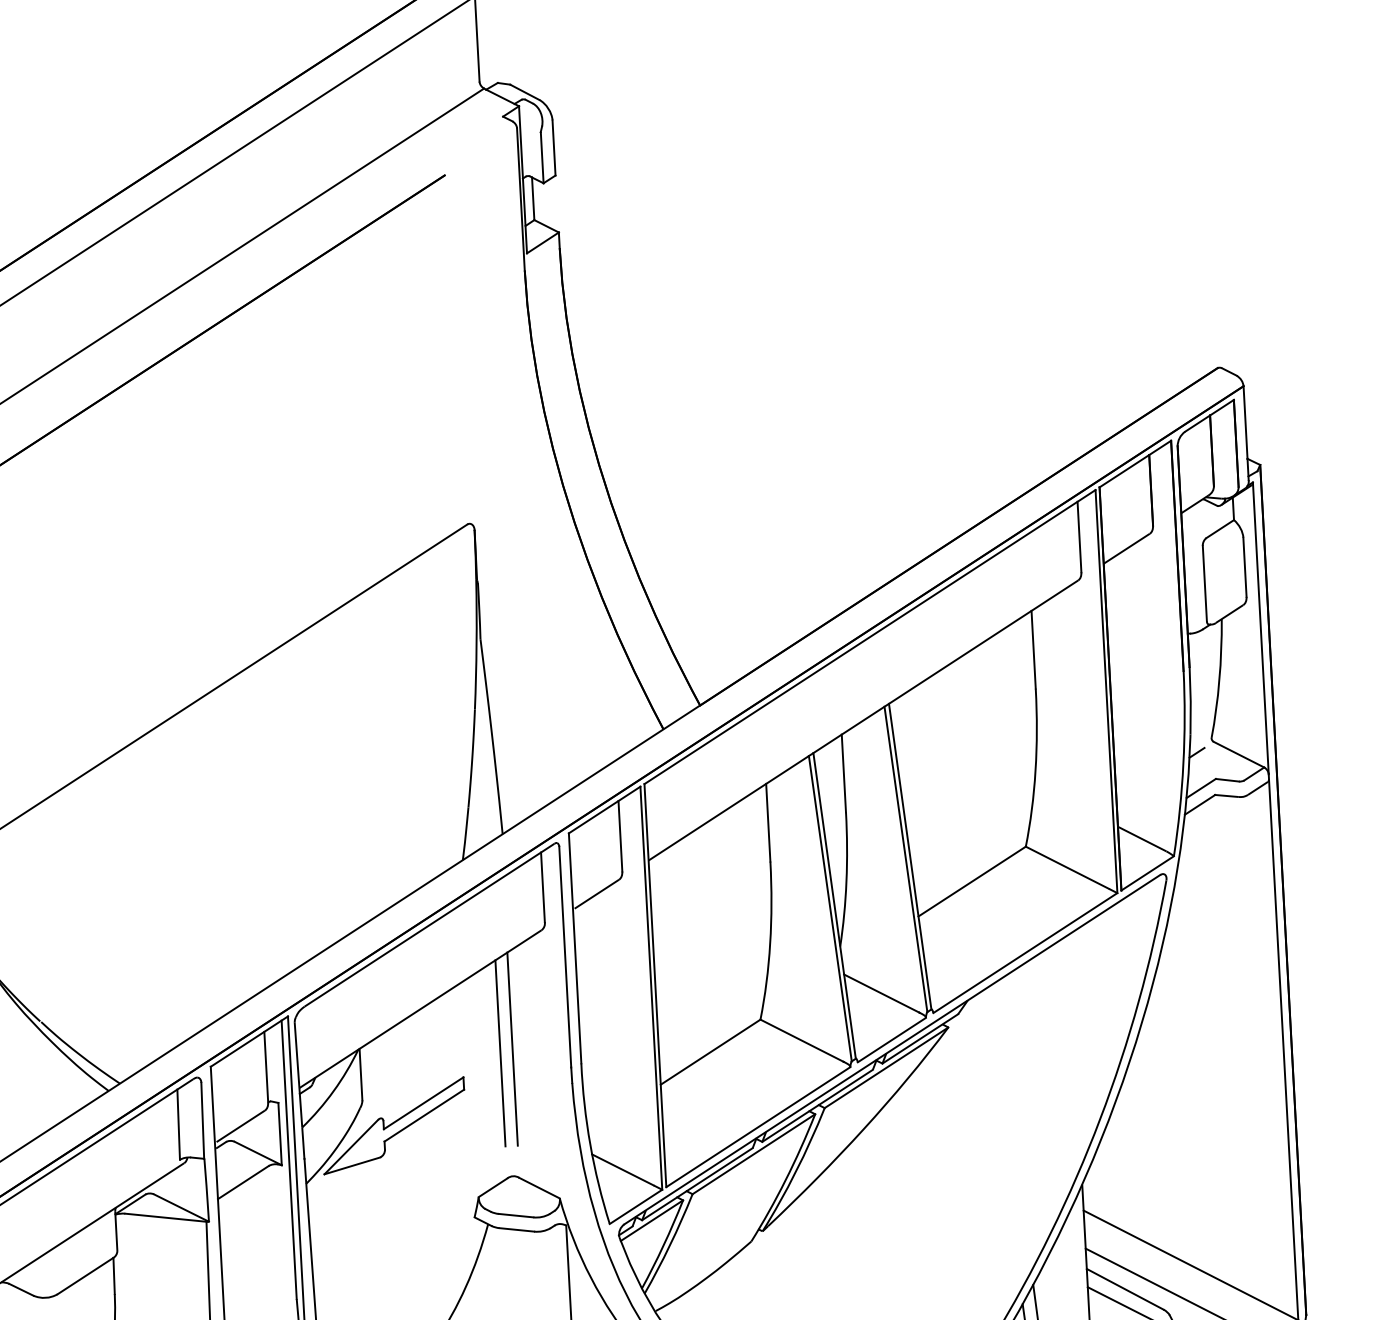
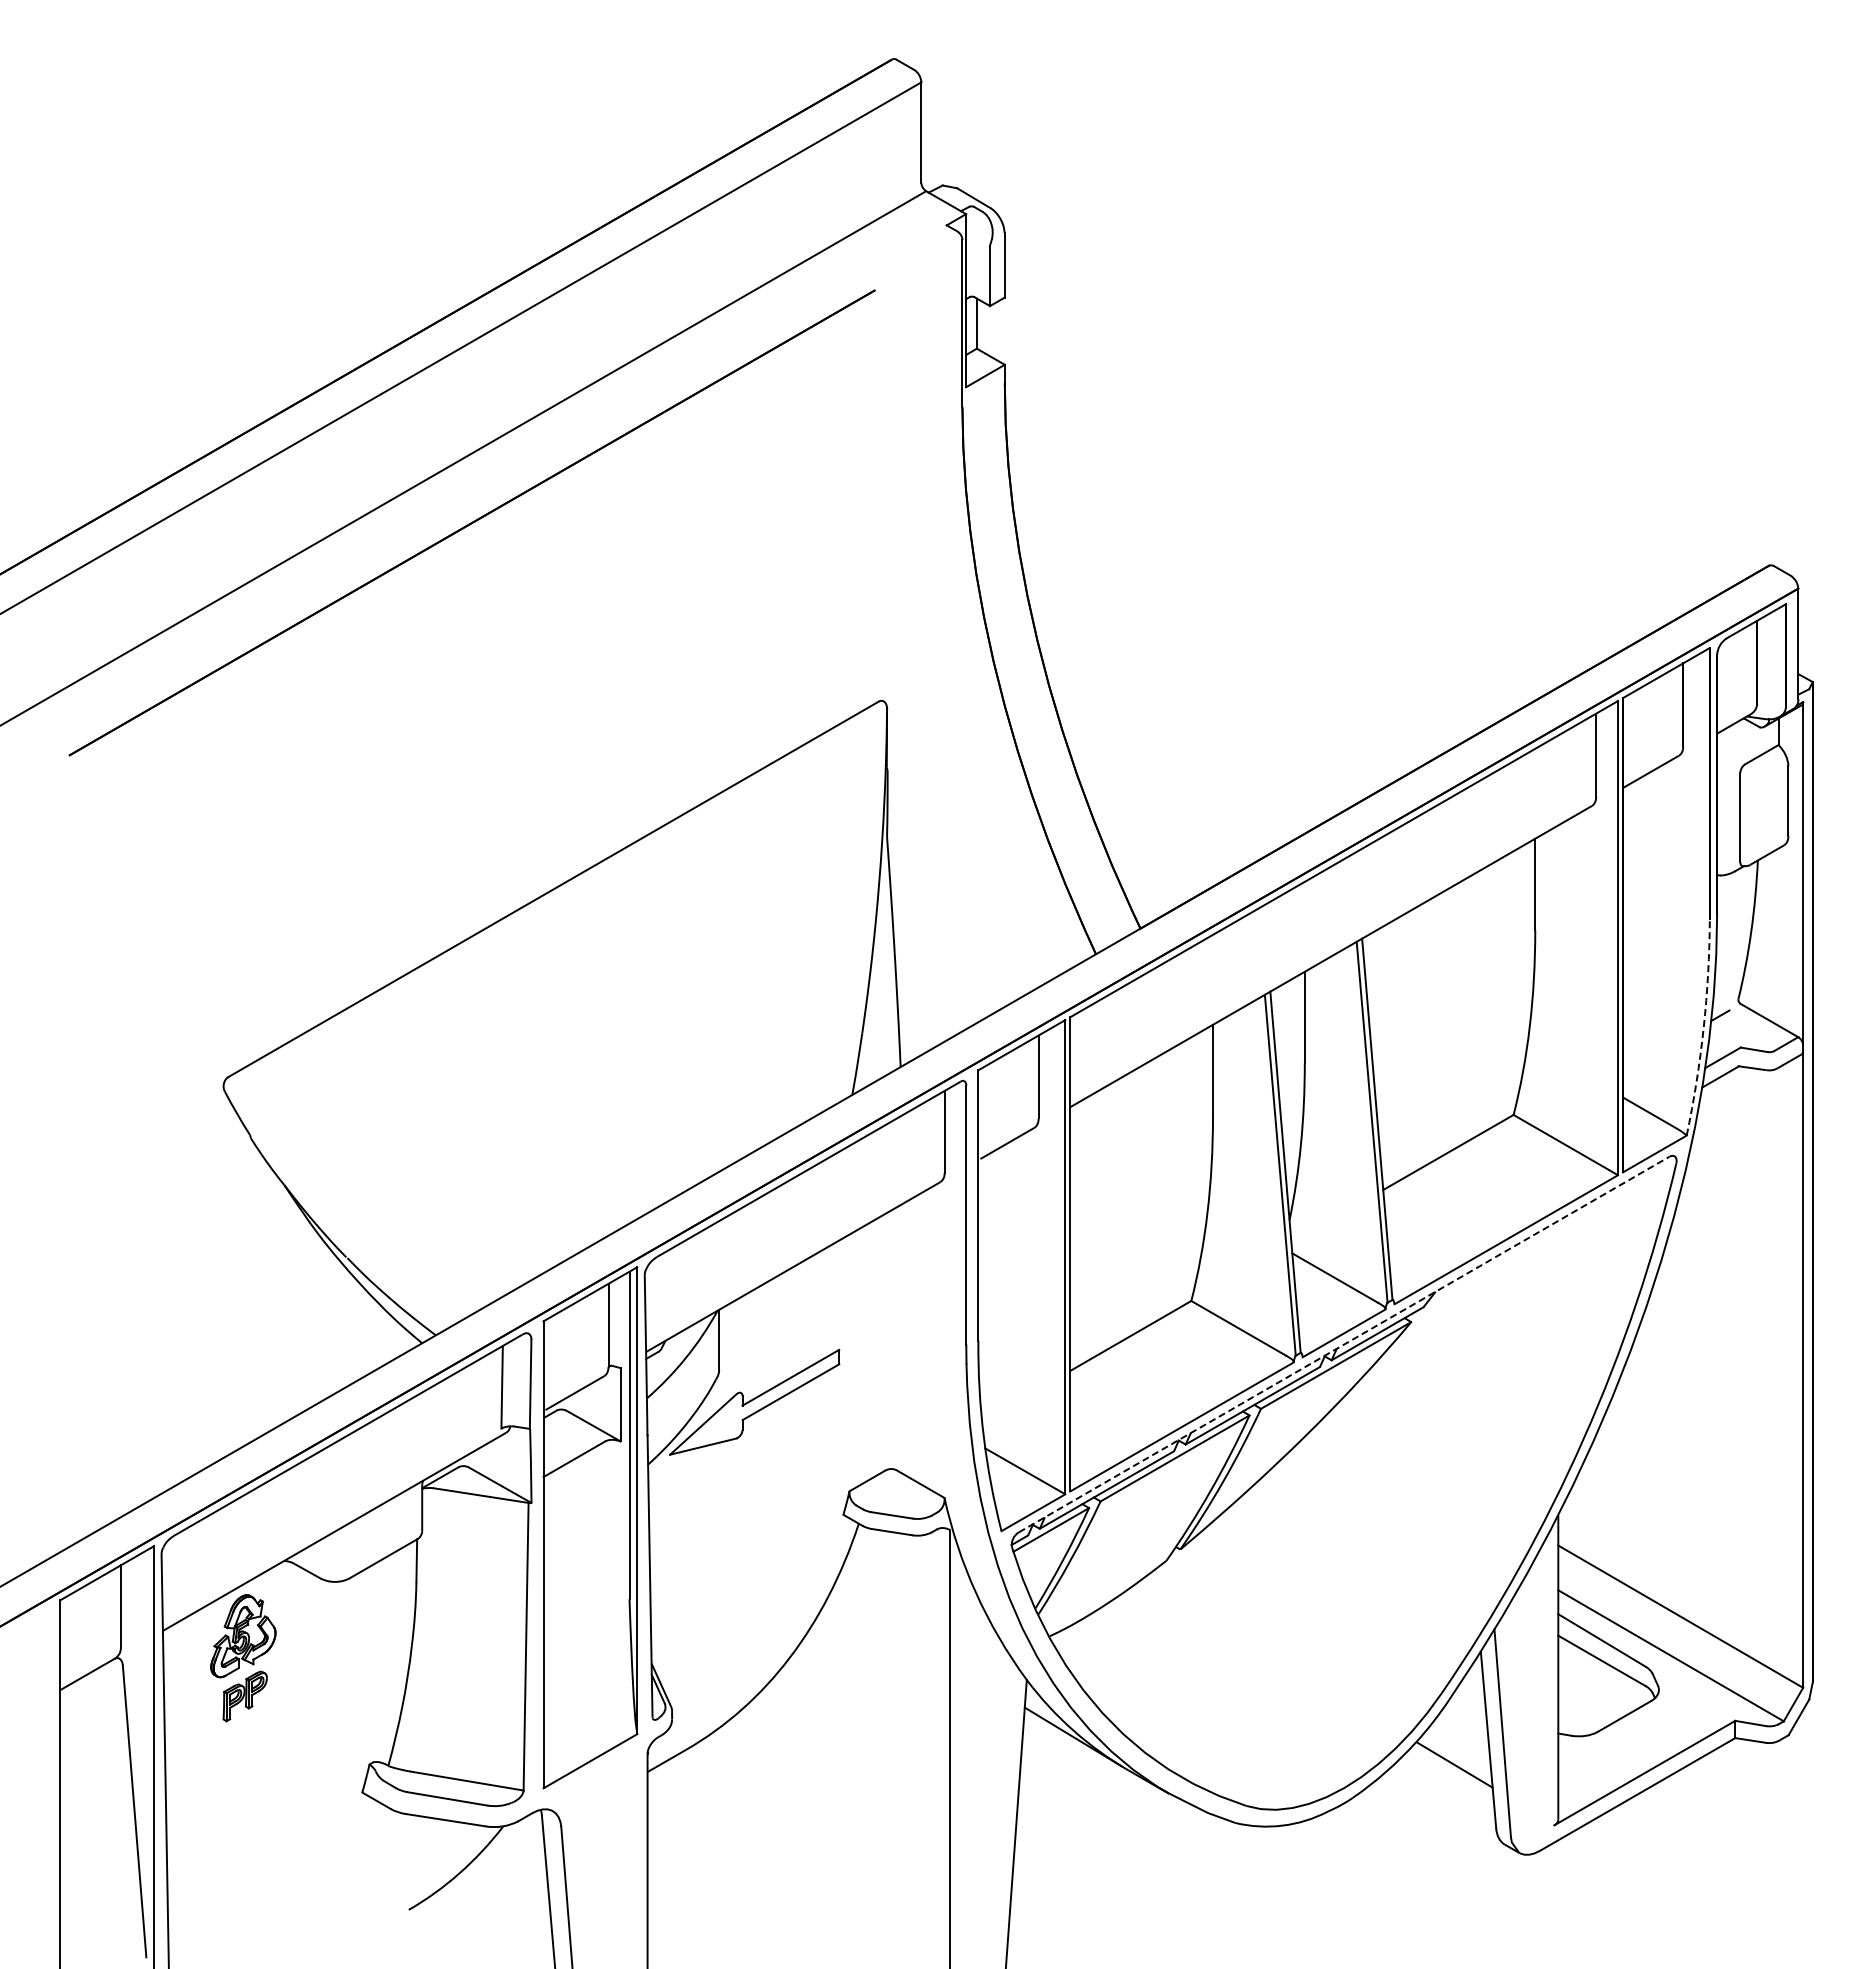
arc: (1183, 763) -> (1703, 1027), solid -> dashed
line: (512, 1048) -> (898, 1319), removed
line: (892, 1049) -> (1344, 1344), solid -> dashed
line: (500, 1052) -> (884, 1323), removed

